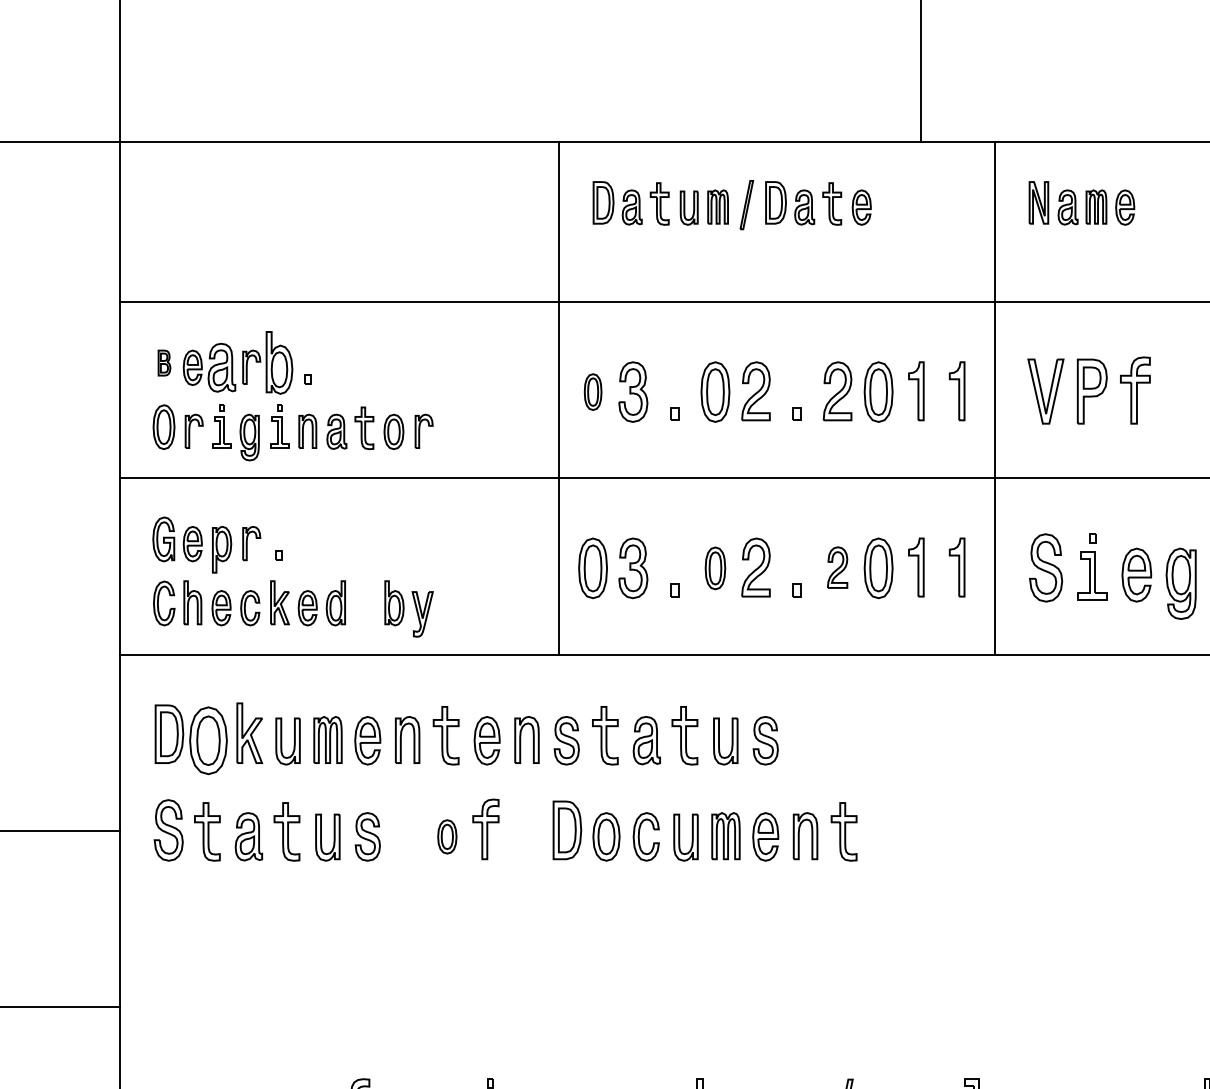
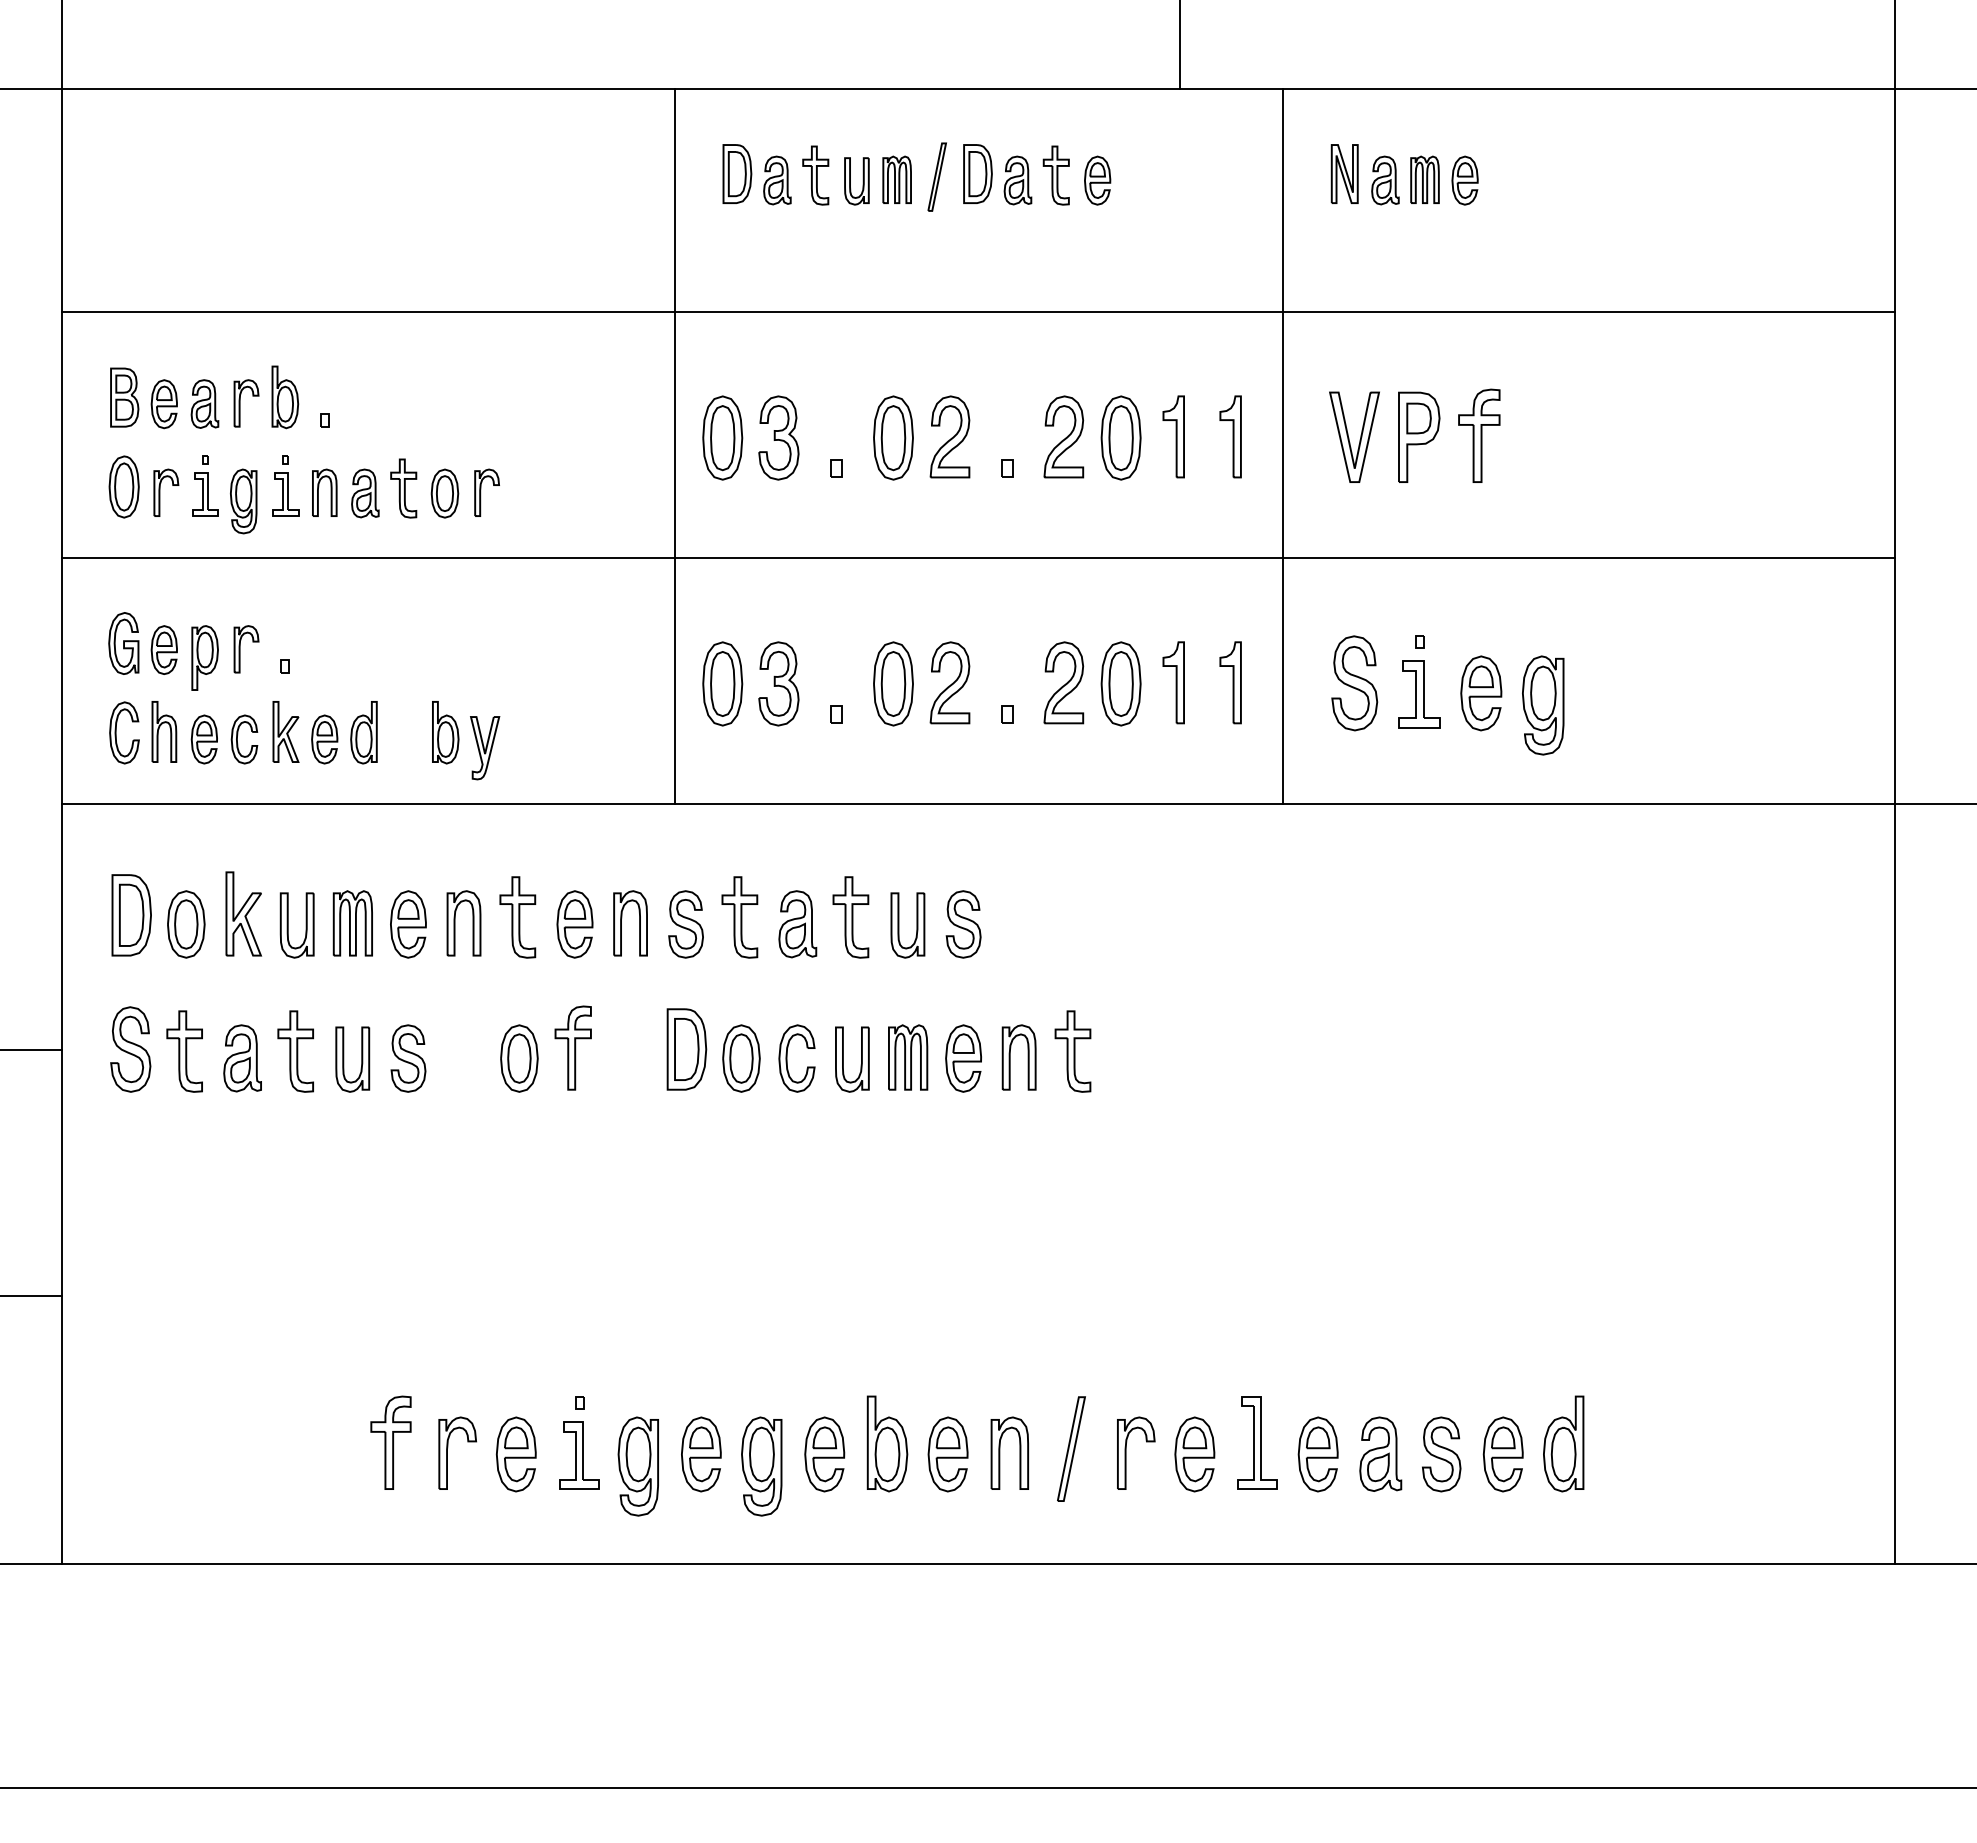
part: (164, 363) -> (124, 397), size x1.67
part: (279, 363) -> (285, 397), size x0.71
part: (221, 367) -> (204, 403), size x0.71
part: (592, 391) -> (722, 437), size x1.67
part: (837, 567) -> (1063, 682), size x1.43
part: (715, 568) -> (893, 683), size x1.43
part: (208, 740) -> (186, 924), size x0.71
part: (447, 836) -> (519, 1058), size x1.43

